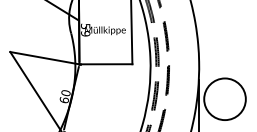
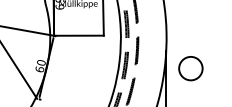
circle: (224, 99) -> (190, 68), size x0.6

